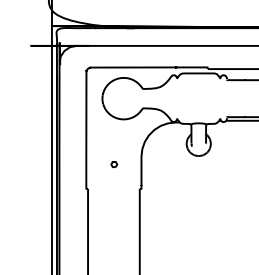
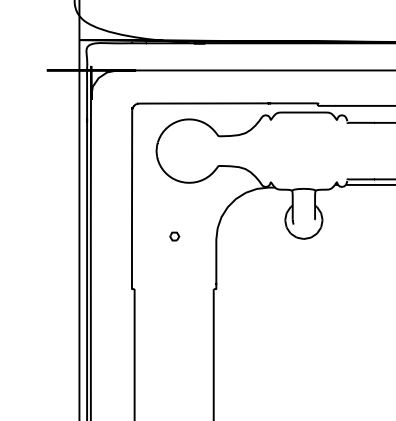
part: (114, 164) -> (175, 236), moved

